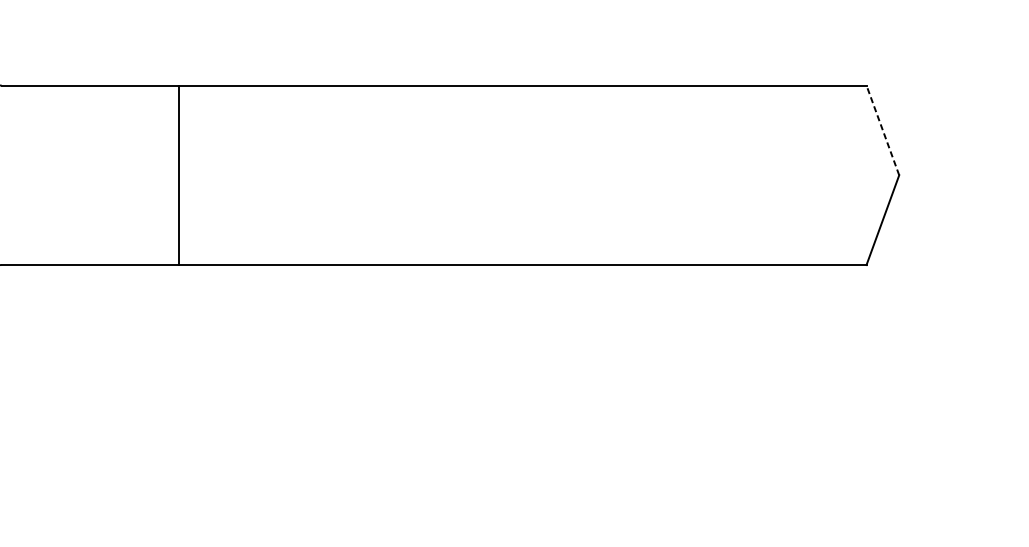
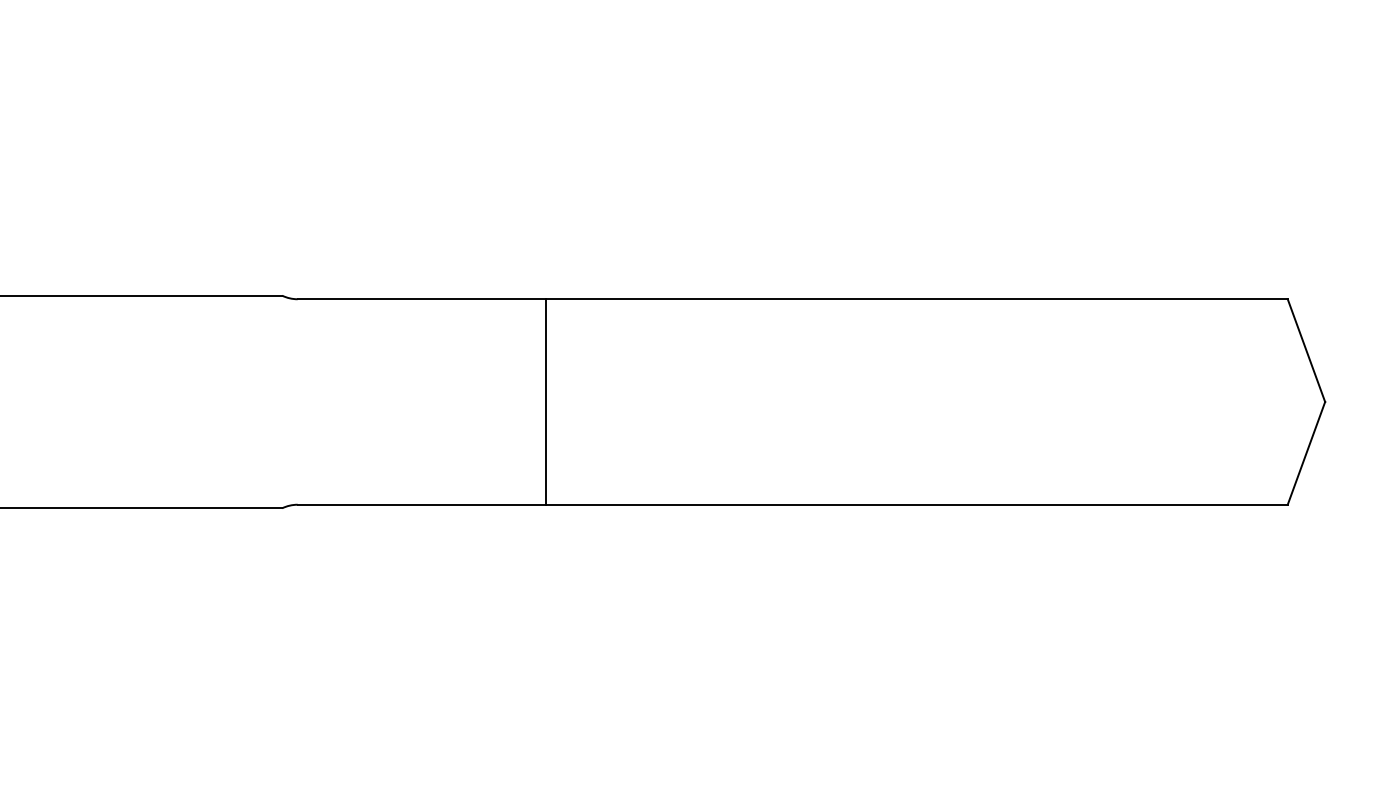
line: (882, 130) -> (1306, 350), dashed -> solid
line: (178, 174) -> (545, 401), moved

